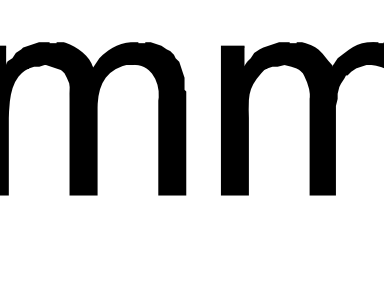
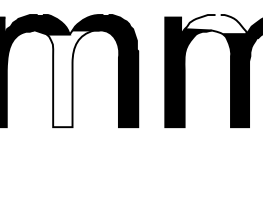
fill: (289, 56) -> (215, 24), removed
fill: (97, 129) -> (73, 78), removed

